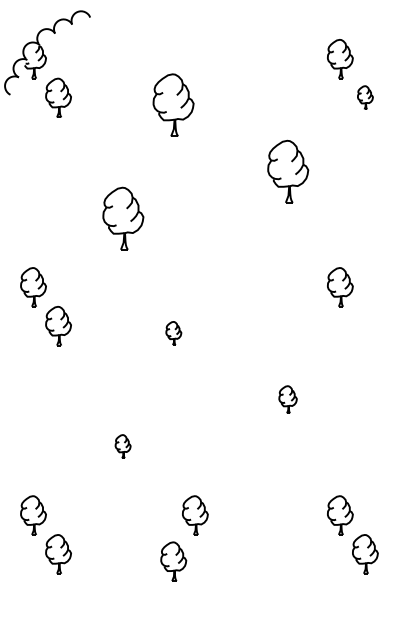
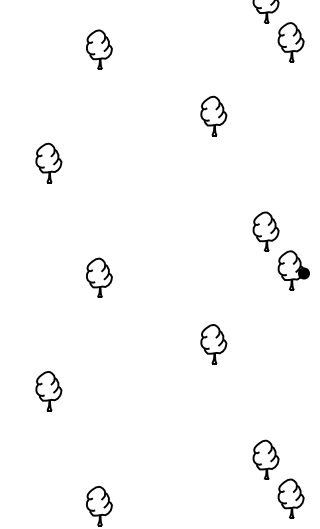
part: (365, 97) -> (291, 41), size x1.67
part: (173, 105) -> (99, 49), size x0.62
part: (287, 171) -> (213, 115), size x0.62
part: (122, 218) -> (48, 162), size x0.62
part: (368, 326) -> (294, 270), added
part: (173, 333) -> (99, 277), size x1.67
part: (287, 399) -> (213, 343), size x1.43
part: (122, 446) -> (48, 391), size x1.67
part: (195, 515) -> (121, 460), removed

